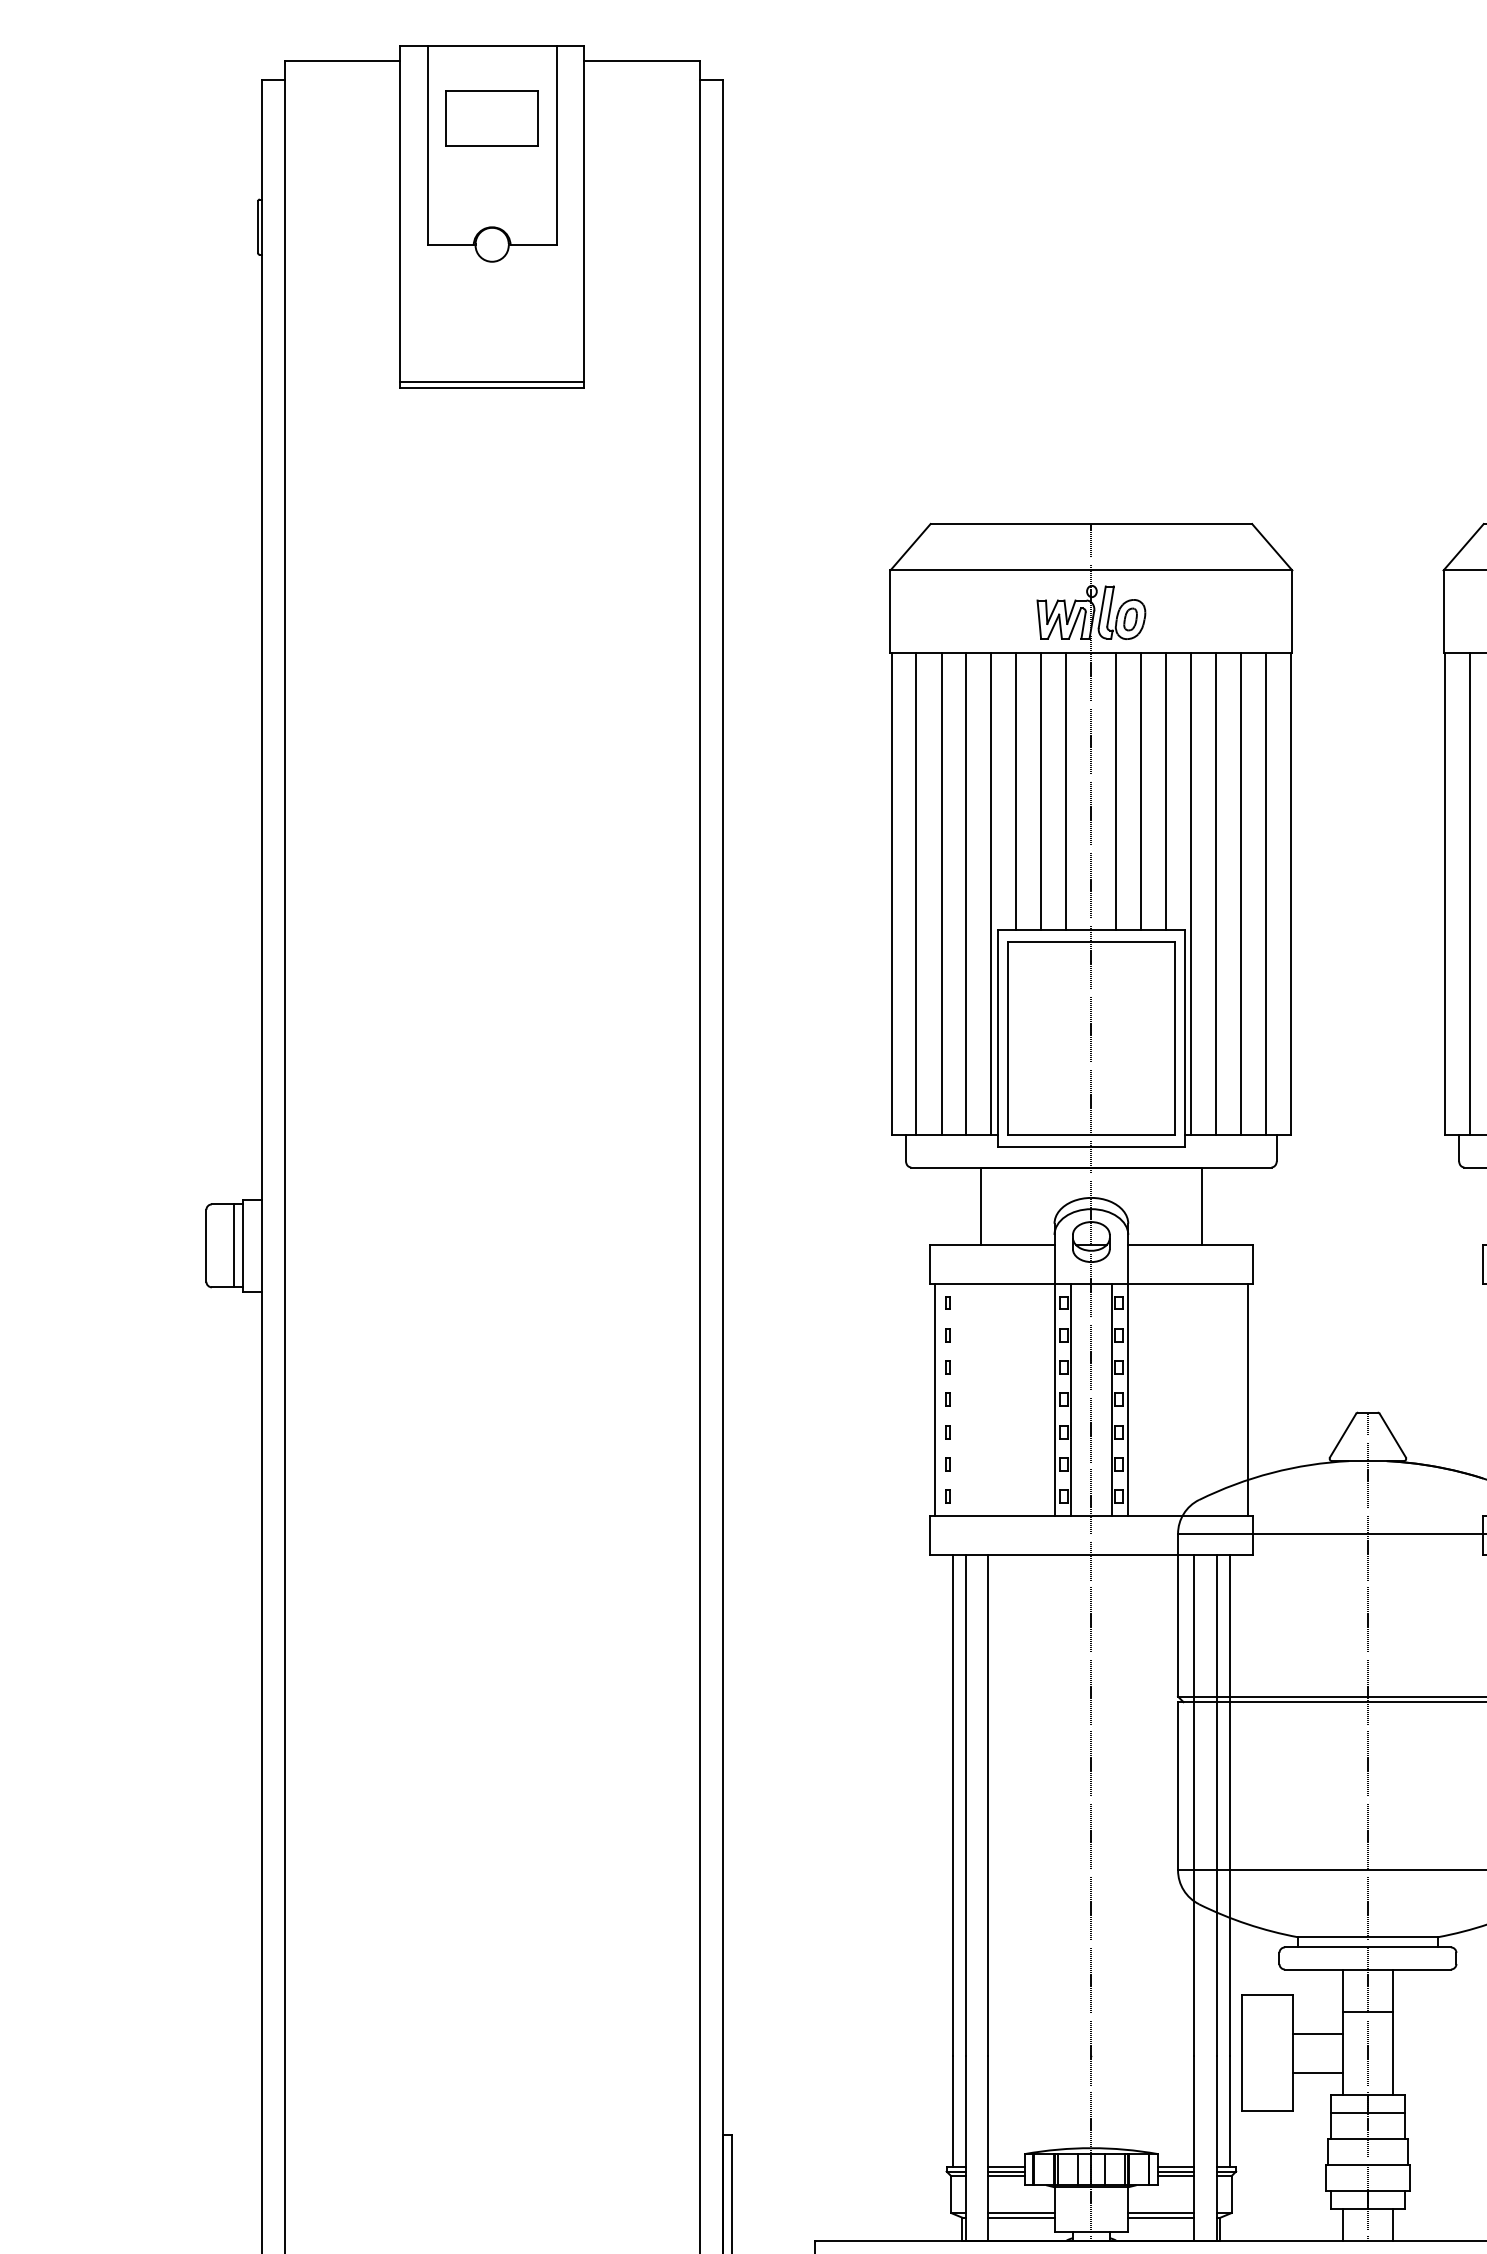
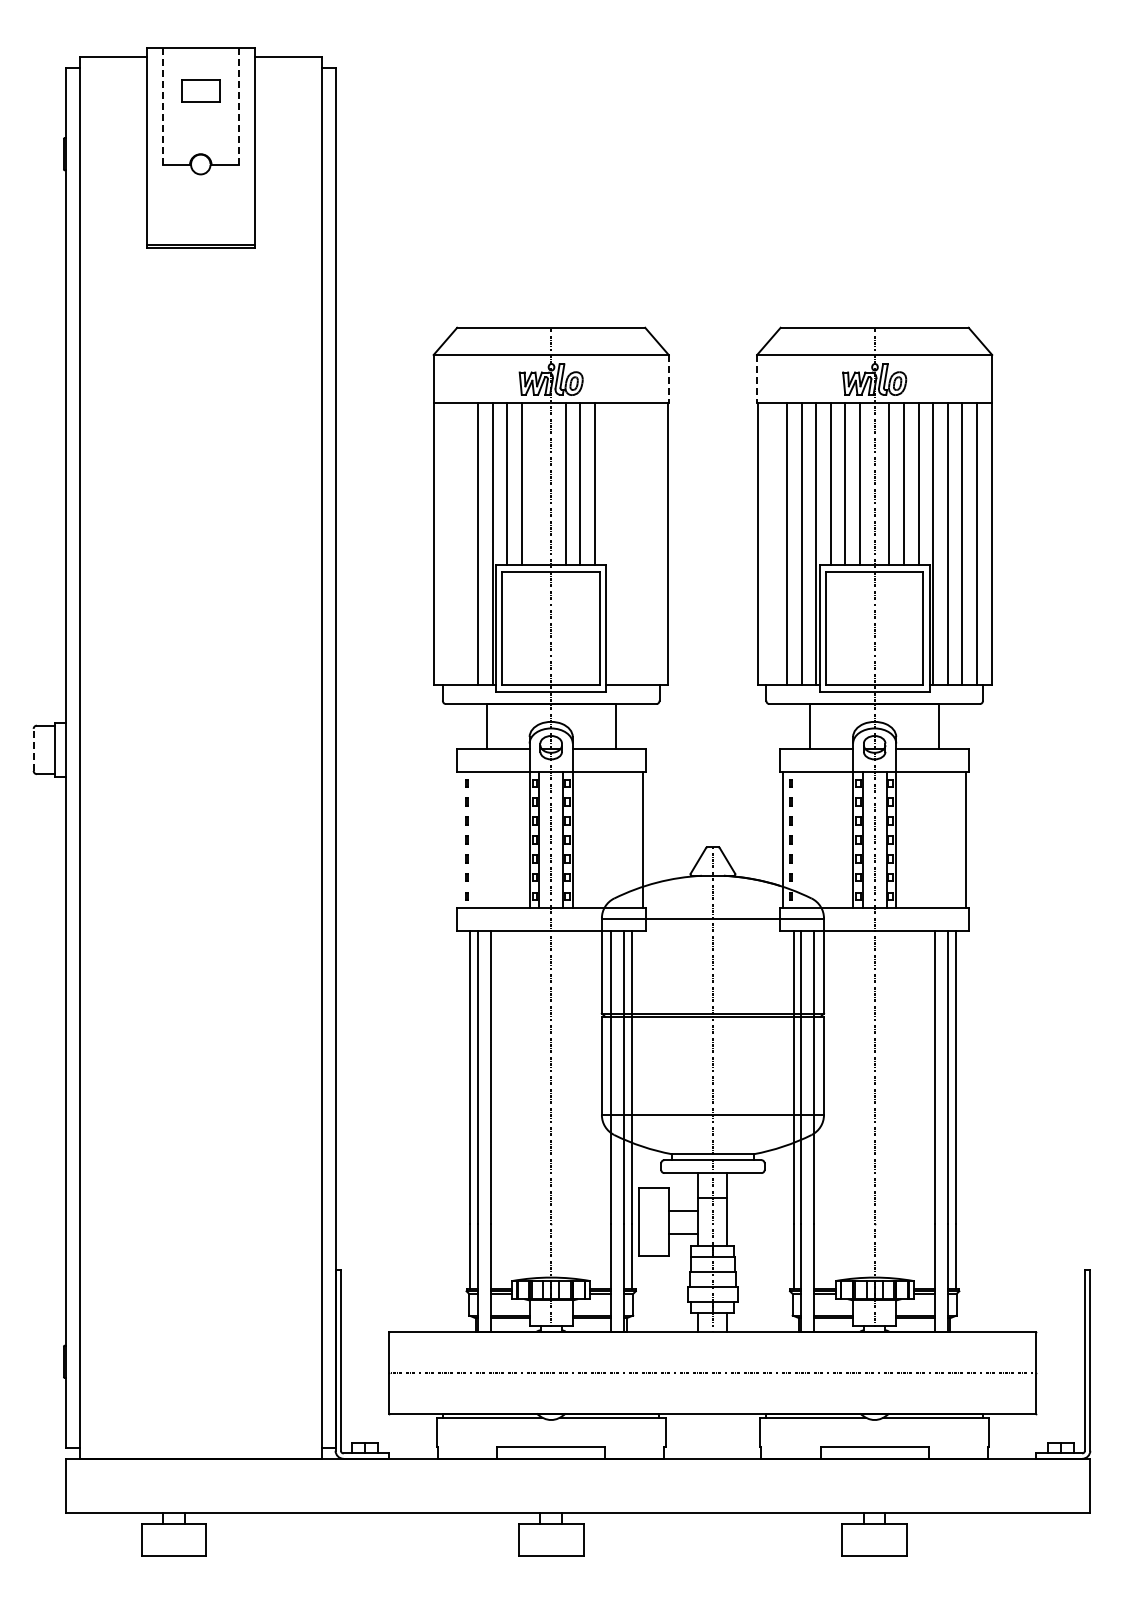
part: (491, 118) -> (200, 90), size x0.7
line: (428, 145) -> (163, 106), solid -> dashed
line: (556, 145) -> (238, 106), solid -> dashed
line: (1291, 612) -> (668, 379), solid -> dashed
line: (1444, 612) -> (757, 379), solid -> dashed
line: (1066, 791) -> (536, 484), removed
line: (915, 894) -> (448, 544), removed
line: (941, 894) -> (463, 544), removed
line: (1191, 894) -> (609, 544), removed
line: (1216, 894) -> (624, 544), removed
line: (1240, 894) -> (638, 544), removed
line: (1266, 894) -> (653, 544), removed
line: (1469, 894) -> (772, 544), removed
line: (206, 1245) -> (33, 749), solid -> dashed
line: (233, 1245) -> (49, 749), removed
line: (934, 1399) -> (459, 839), removed

